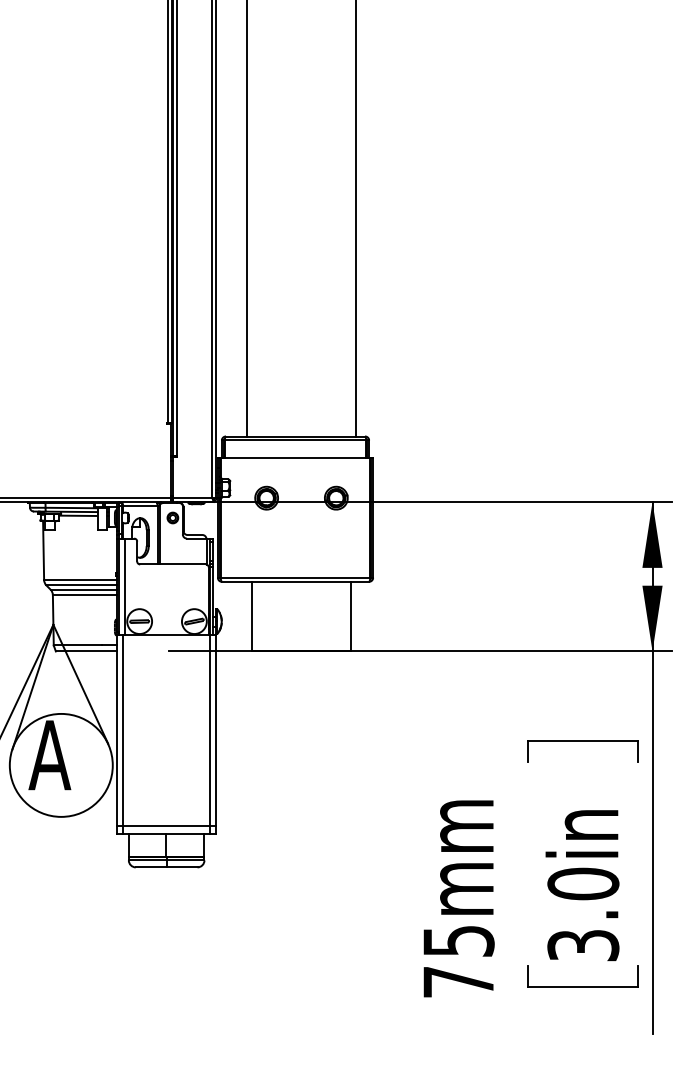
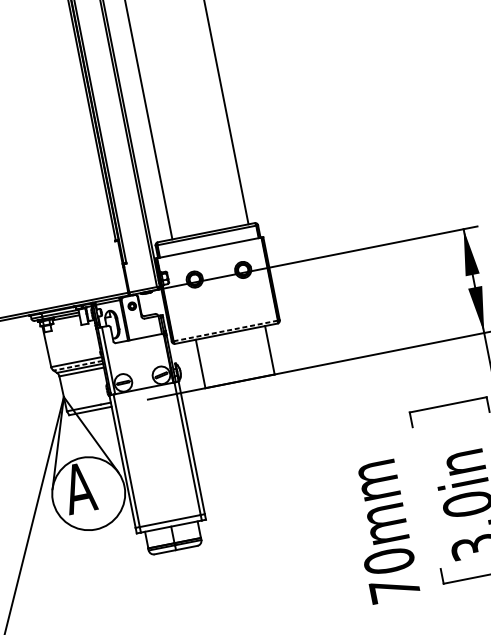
line: (295, 577) -> (225, 330), solid -> dashed
line: (81, 585) -> (77, 365), solid -> dashed
text: (458, 940) -> (389, 560), 75mm -> 70mm

